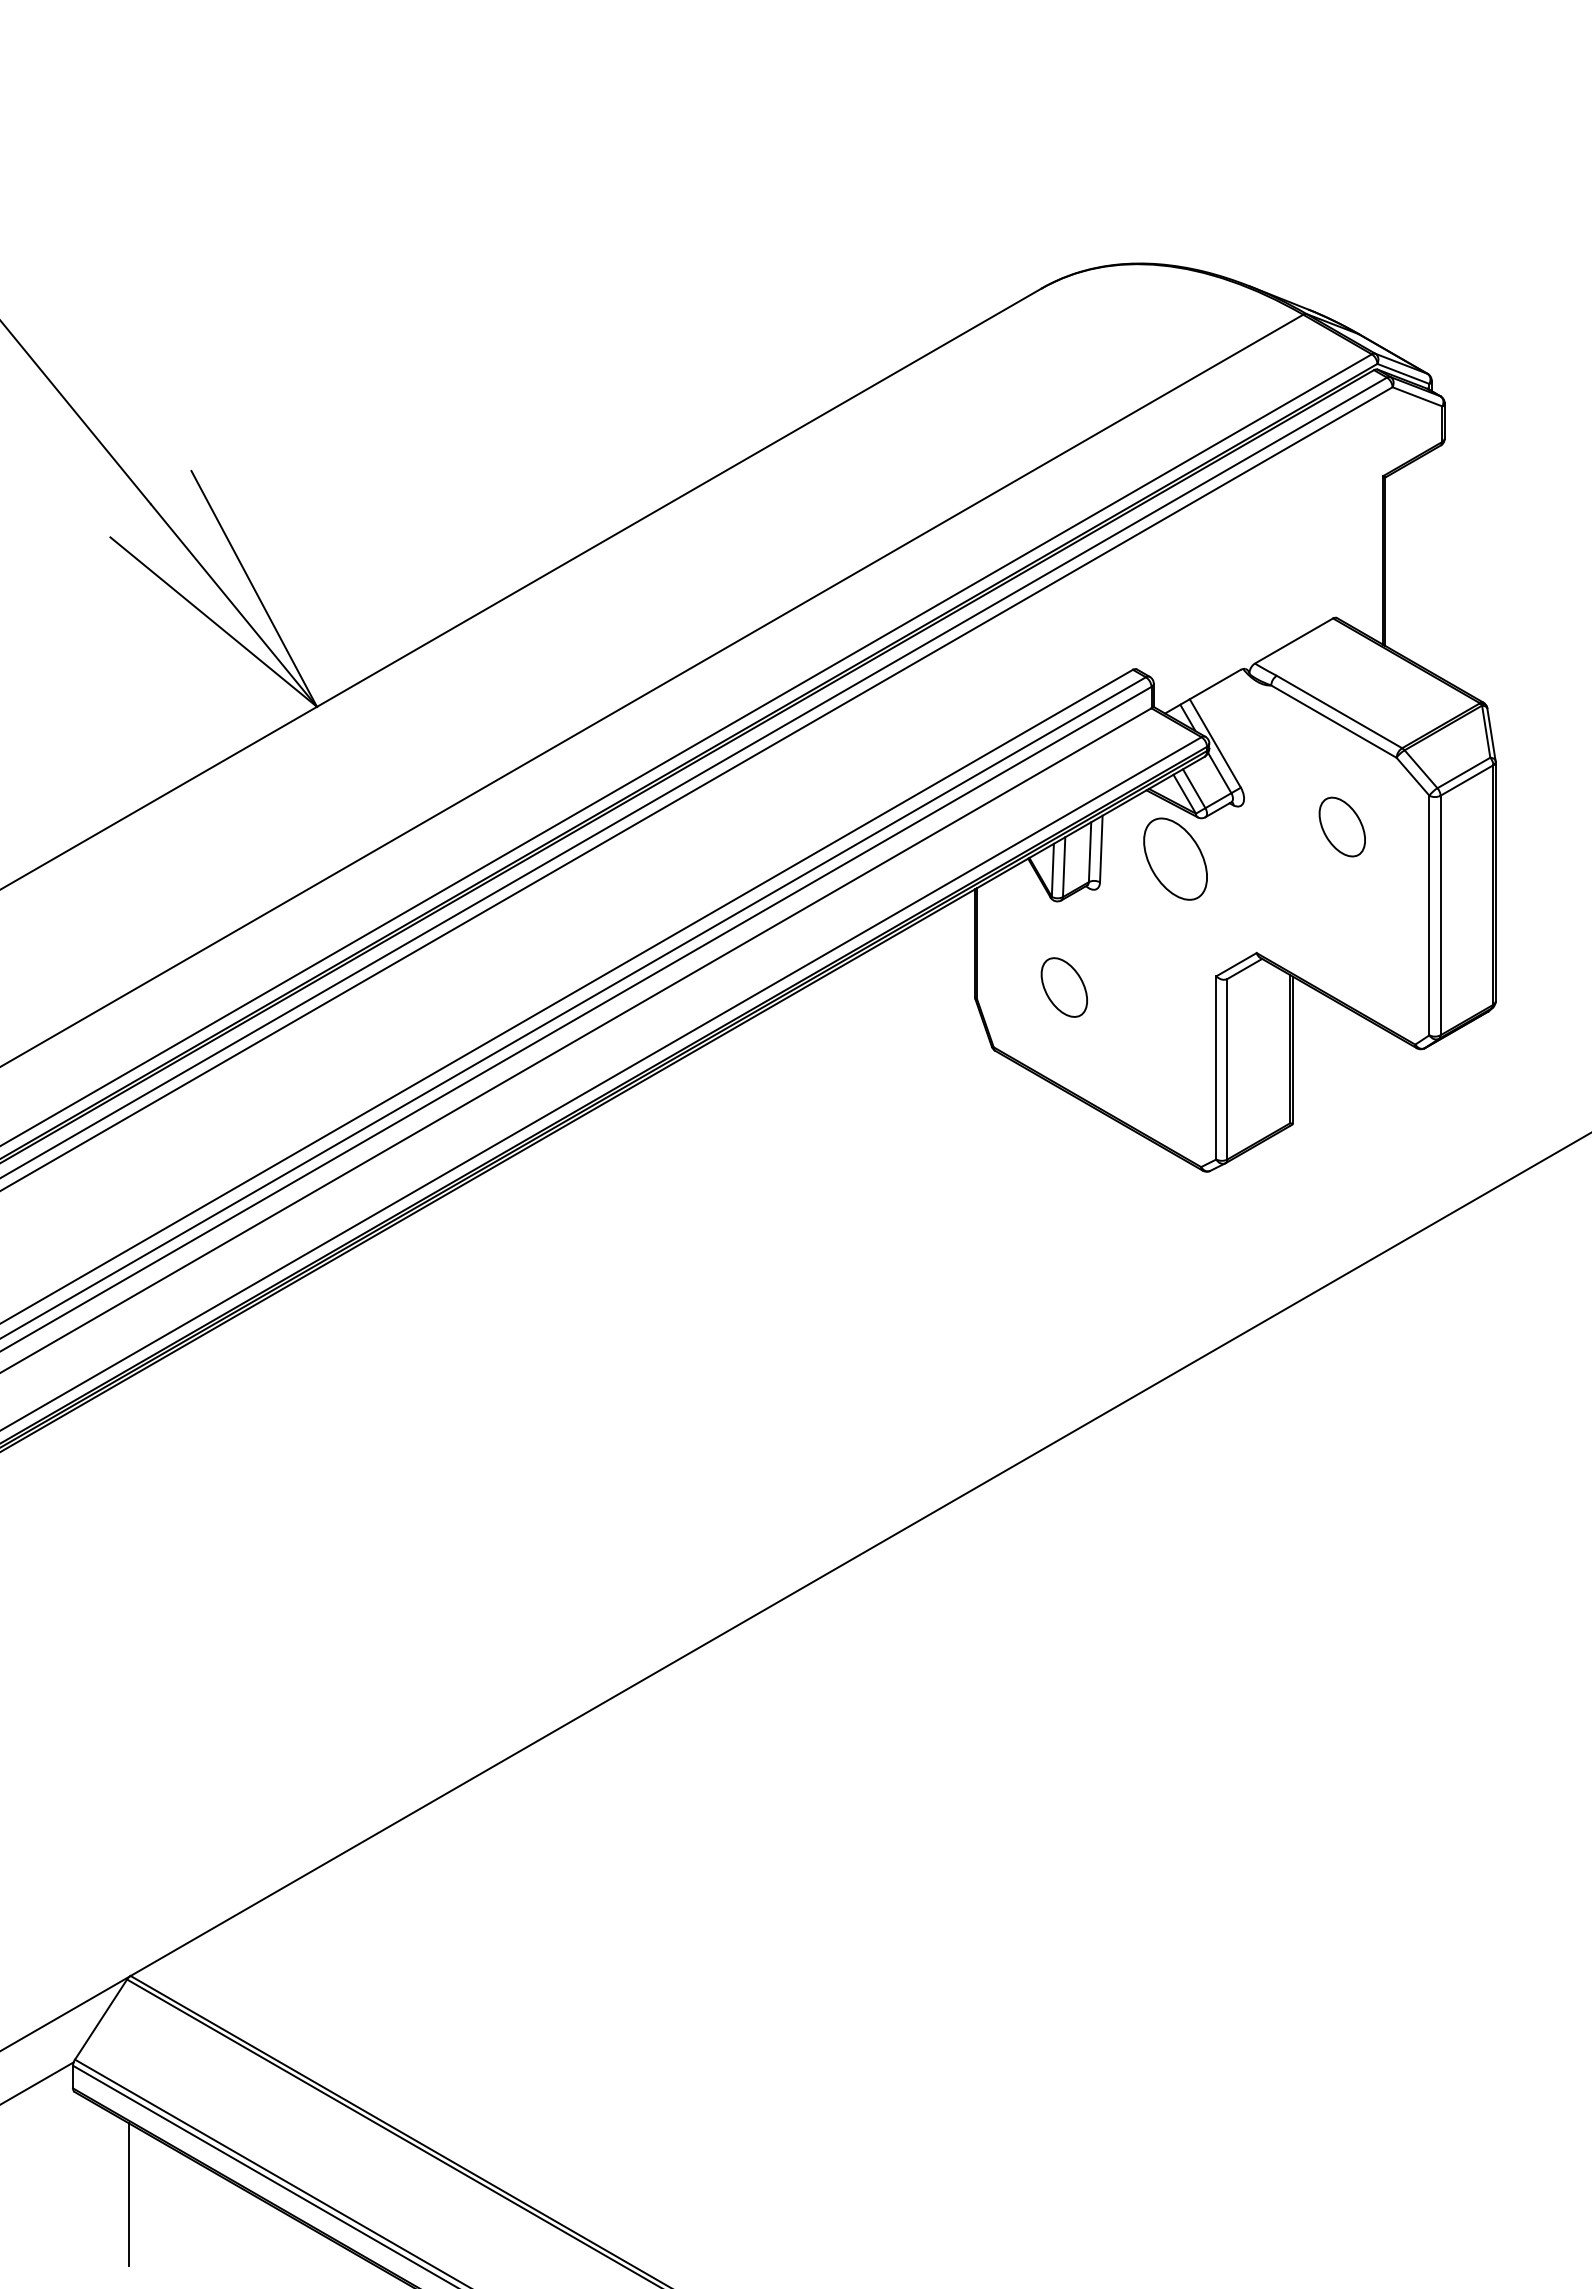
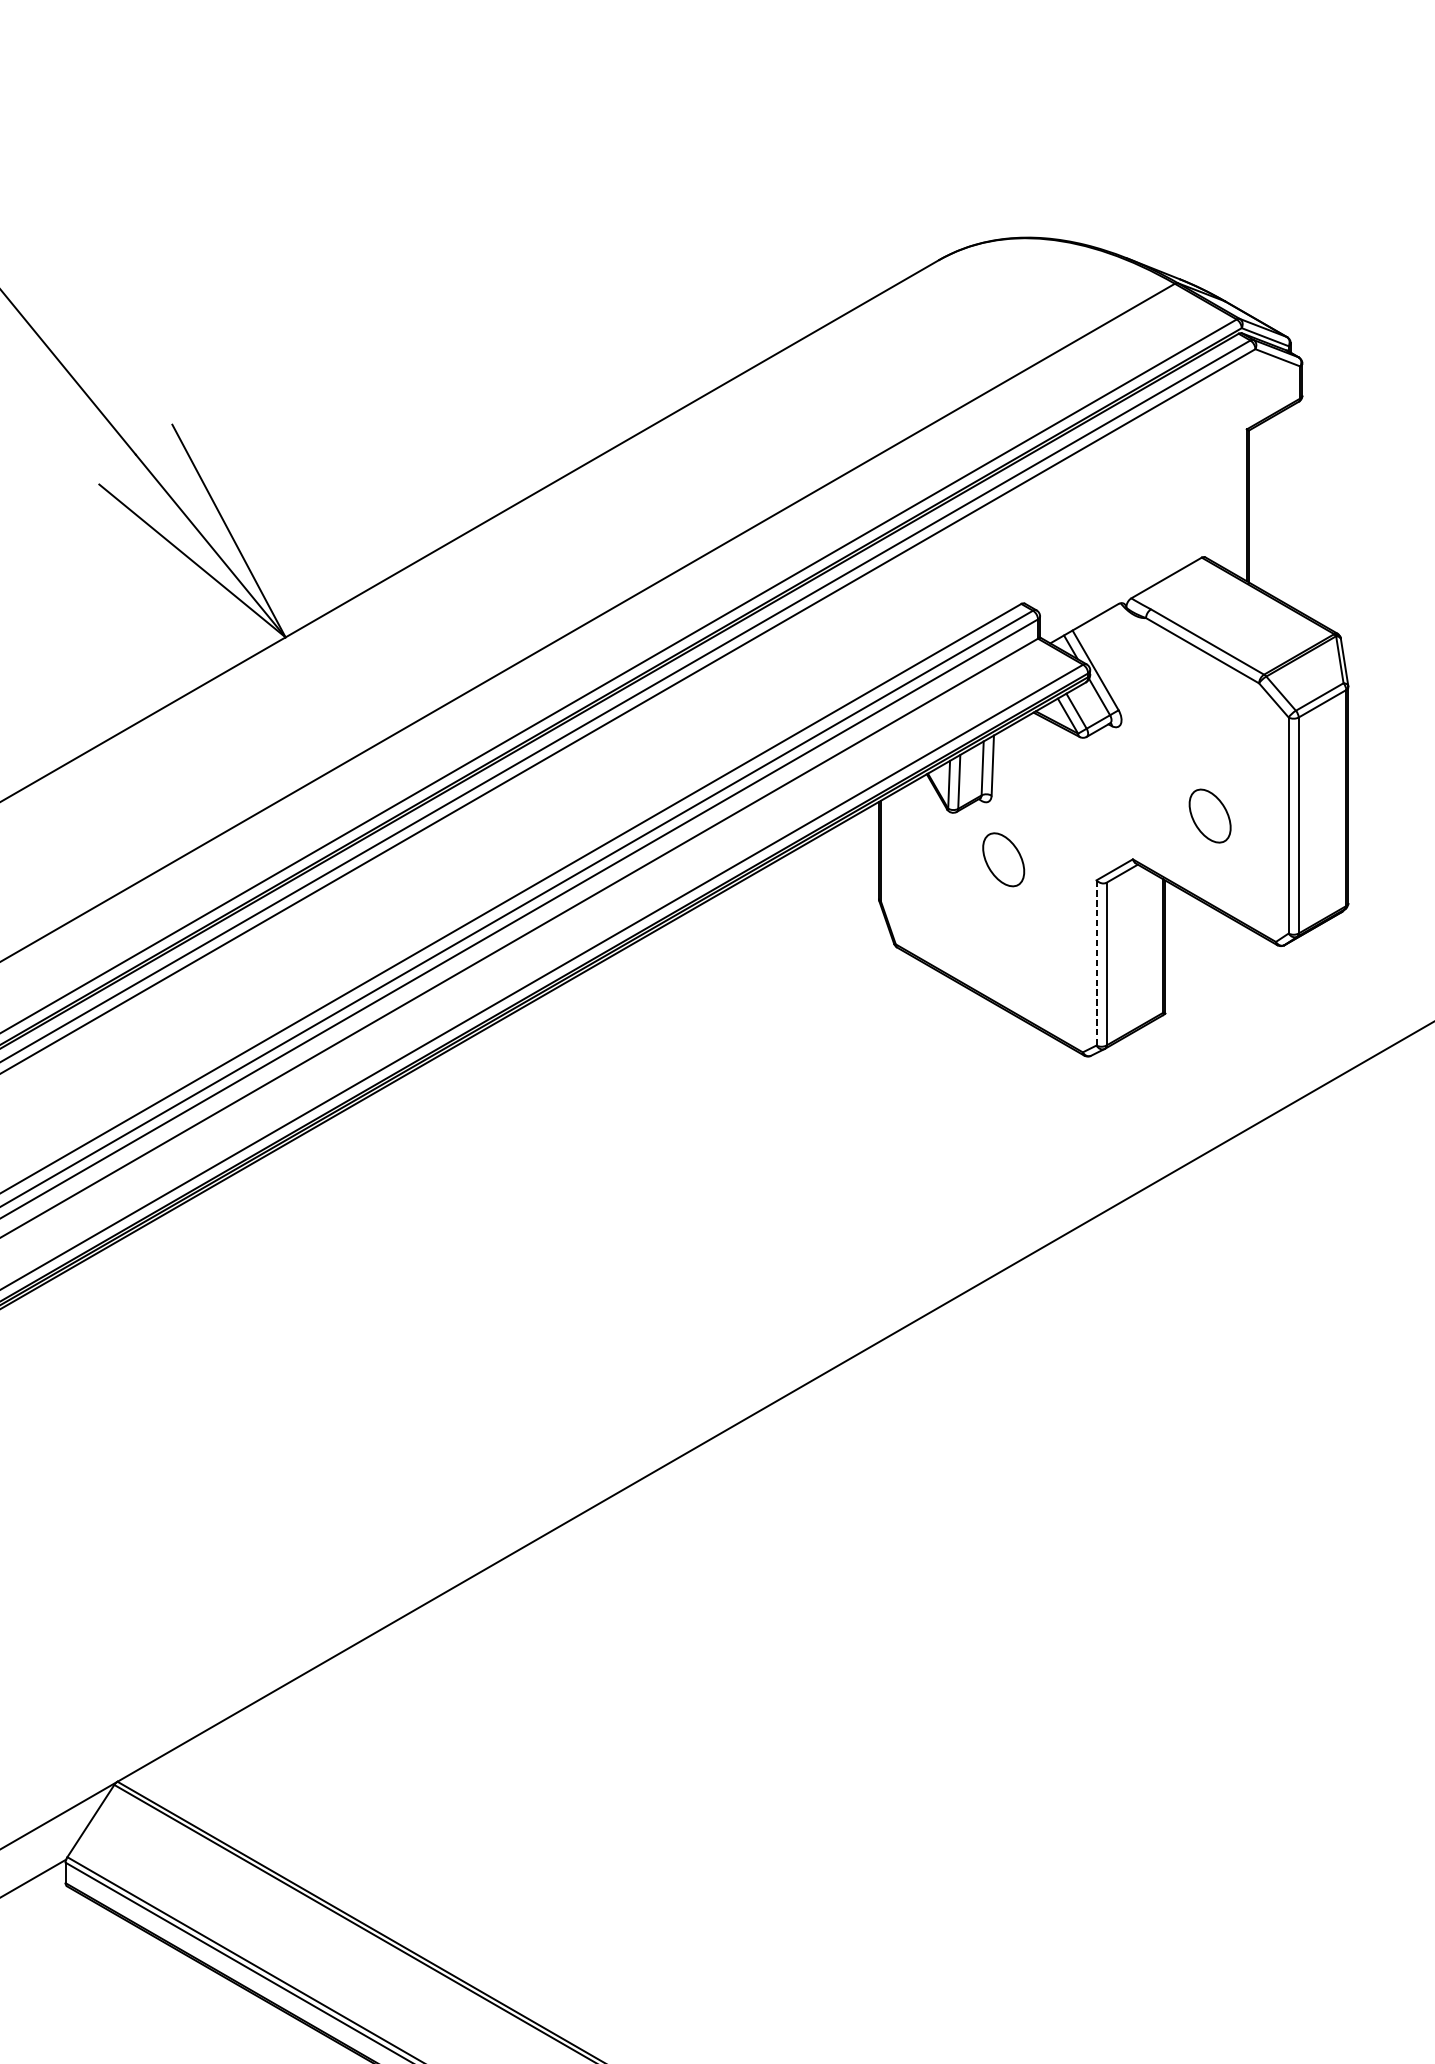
part: (1341, 826) -> (1209, 815), moved
part: (1175, 858) -> (1059, 774), removed
part: (1063, 987) -> (1002, 859), moved
line: (1216, 1067) -> (1096, 962), solid -> dashed
line: (128, 2194) -> (115, 1978), removed

